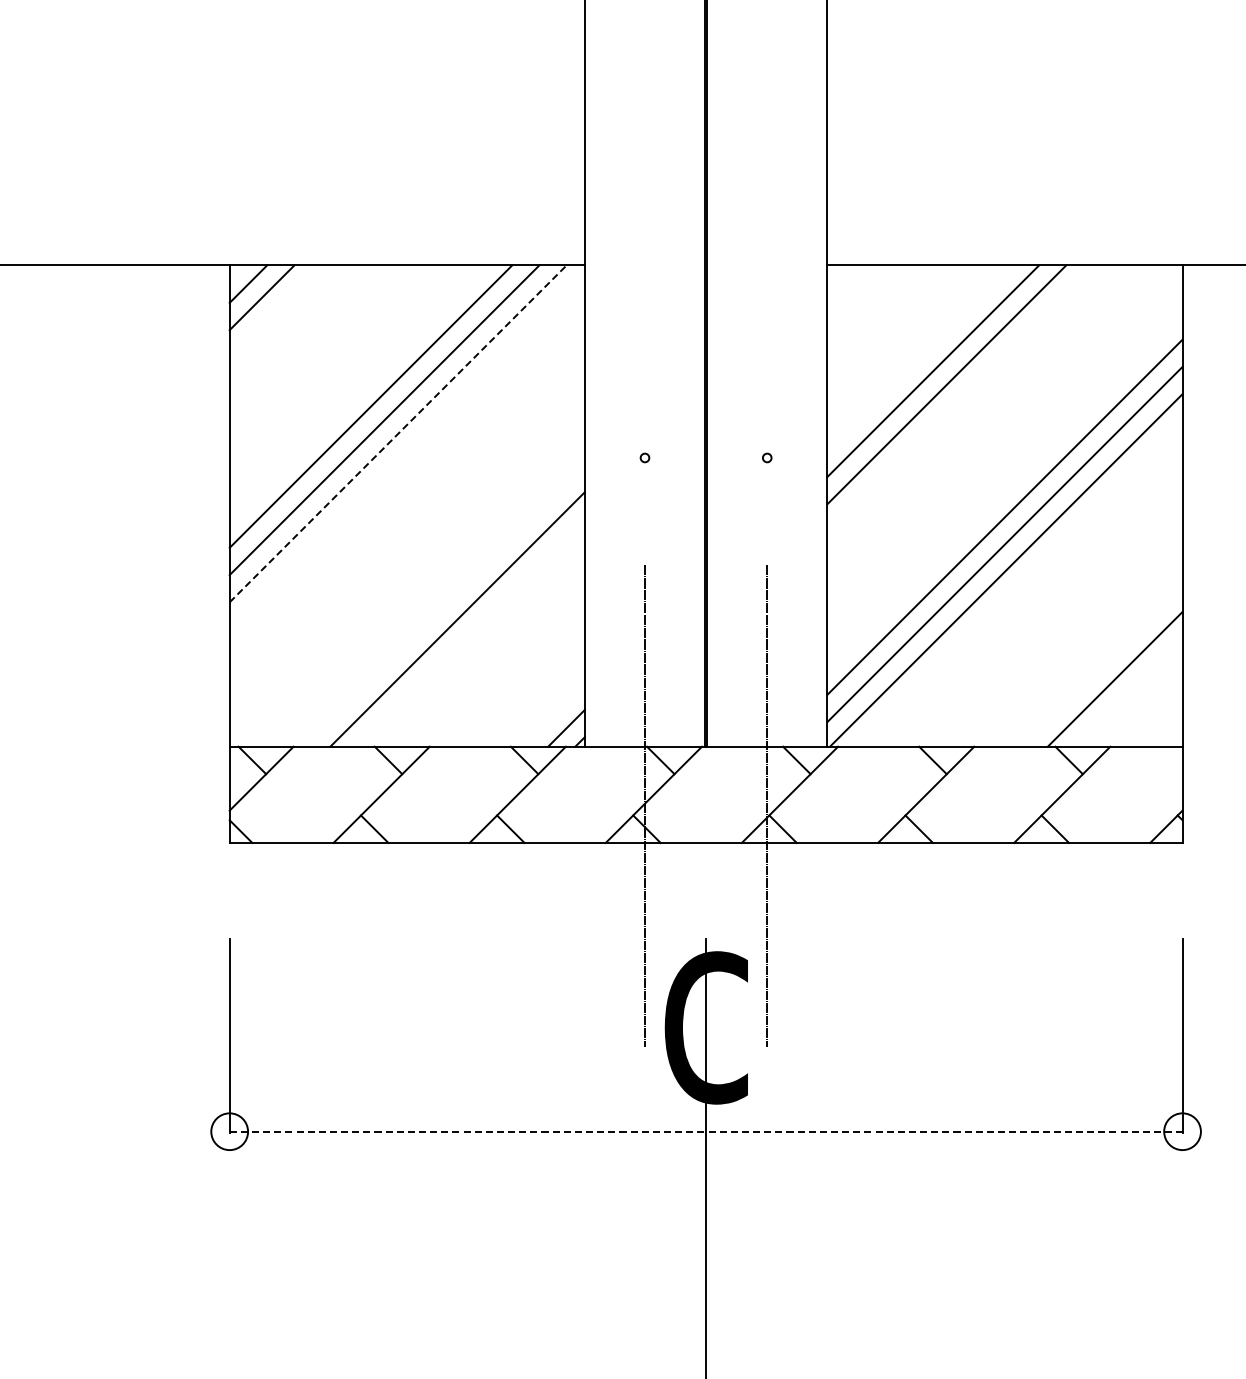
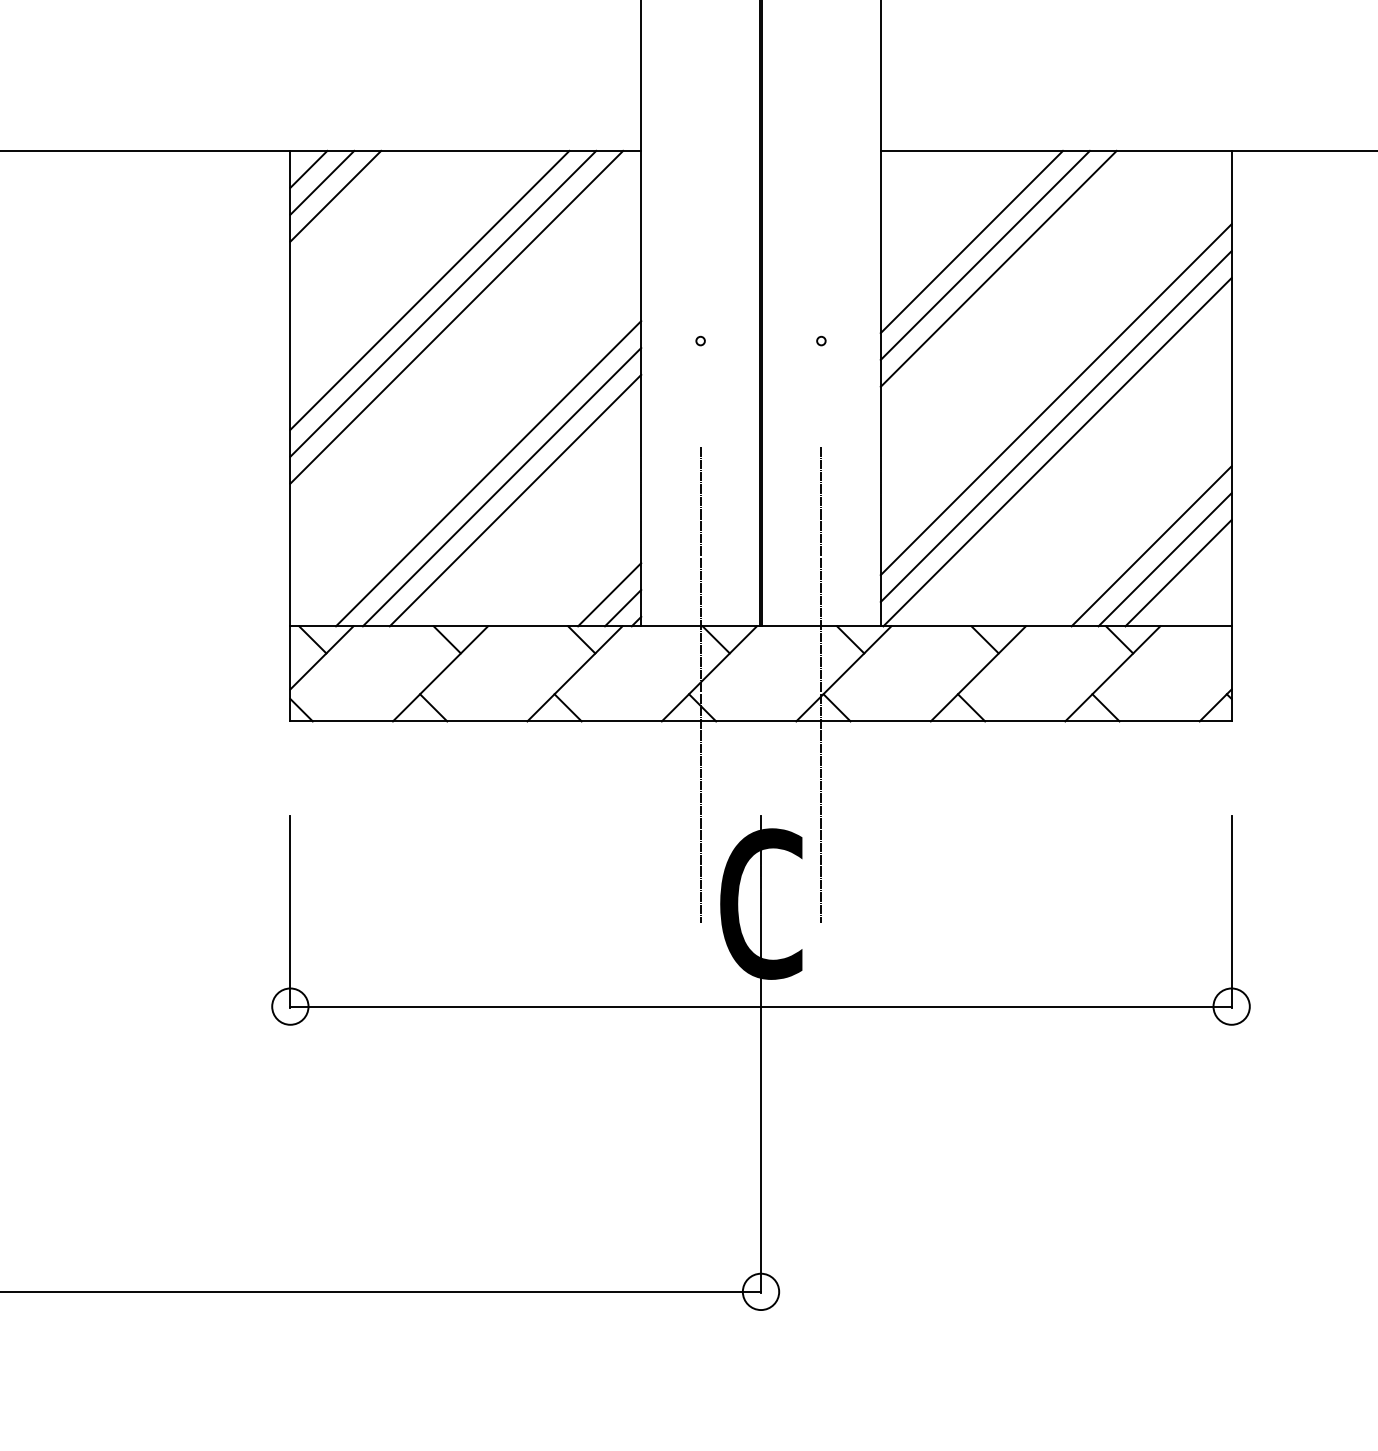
line: (275, 310) -> (335, 195), added
line: (919, 357) -> (971, 241), added
line: (398, 433) -> (457, 316), dashed -> solid
line: (430, 592) -> (488, 473), added
line: (443, 606) -> (501, 487), added
line: (1101, 665) -> (1151, 546), added
line: (1128, 693) -> (1178, 573), added
line: (552, 714) -> (609, 594), added
line: (706, 1131) -> (761, 1006), dashed -> solid

